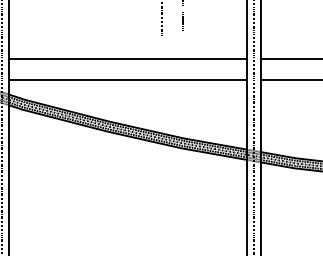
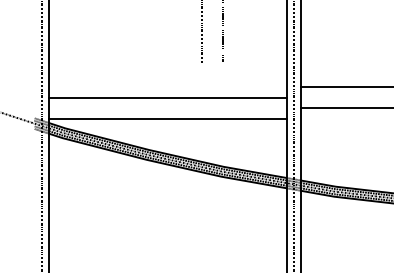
line: (127, 59) -> (167, 98), moved
line: (127, 80) -> (167, 119), moved

